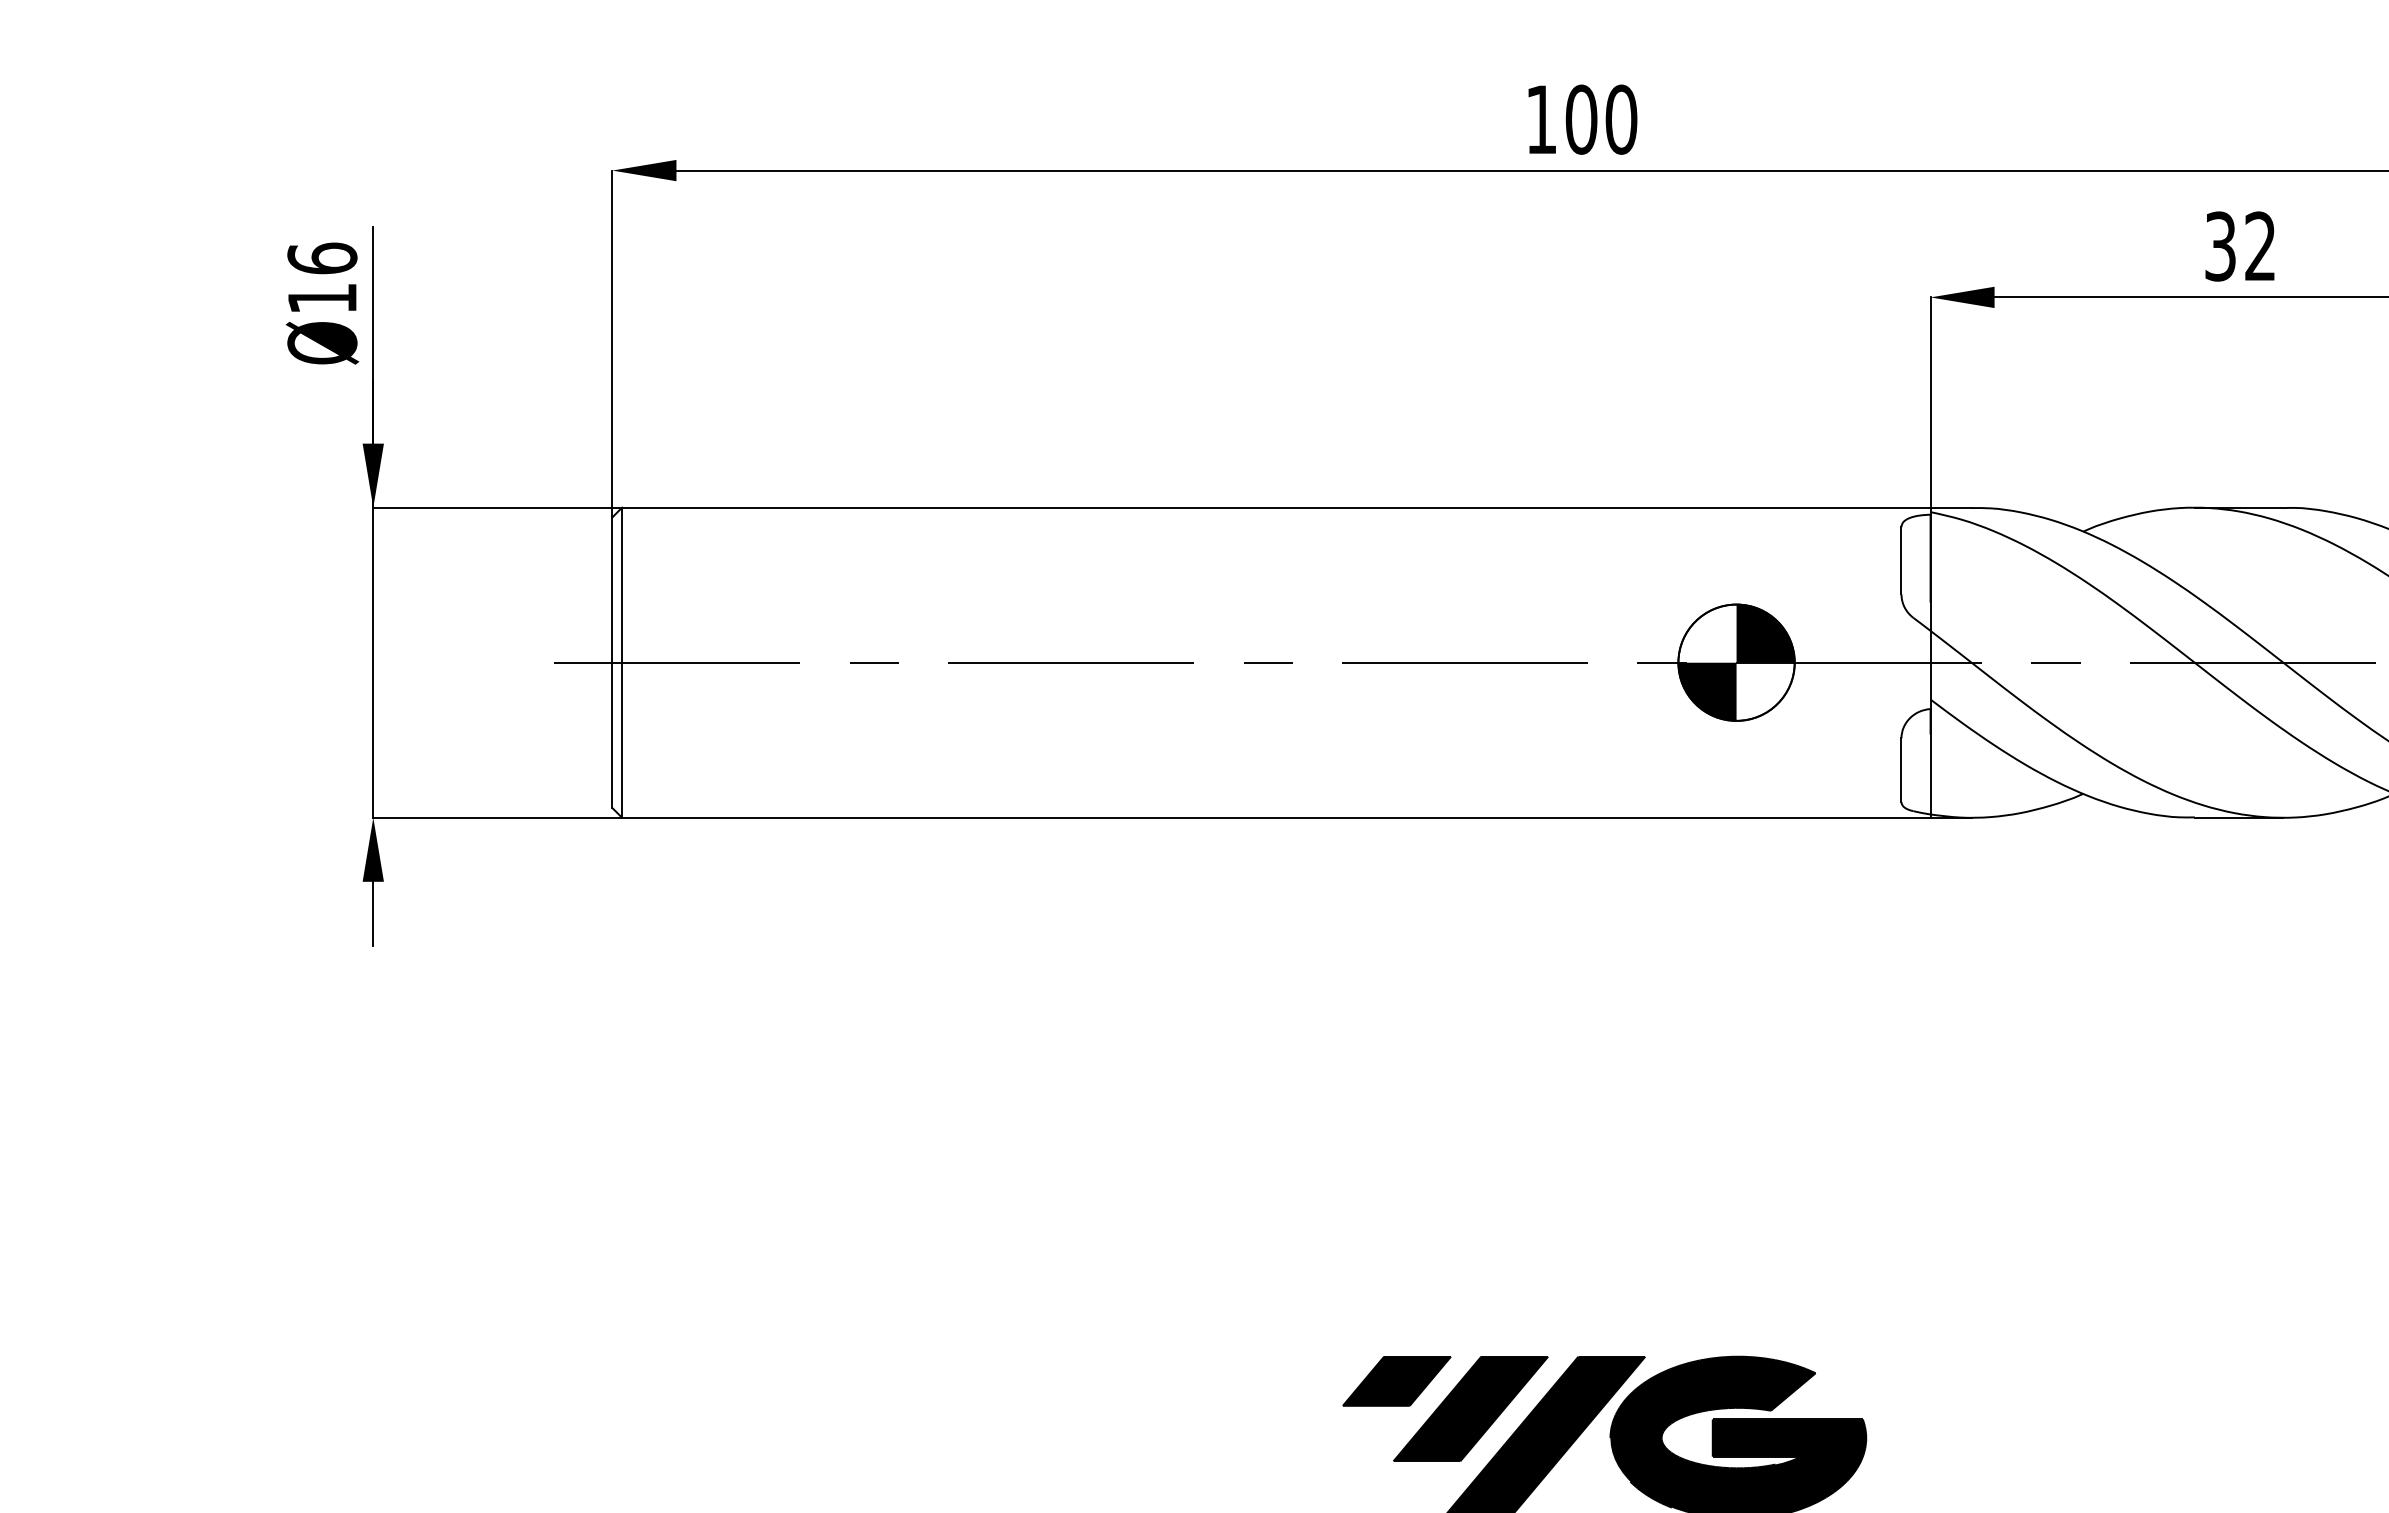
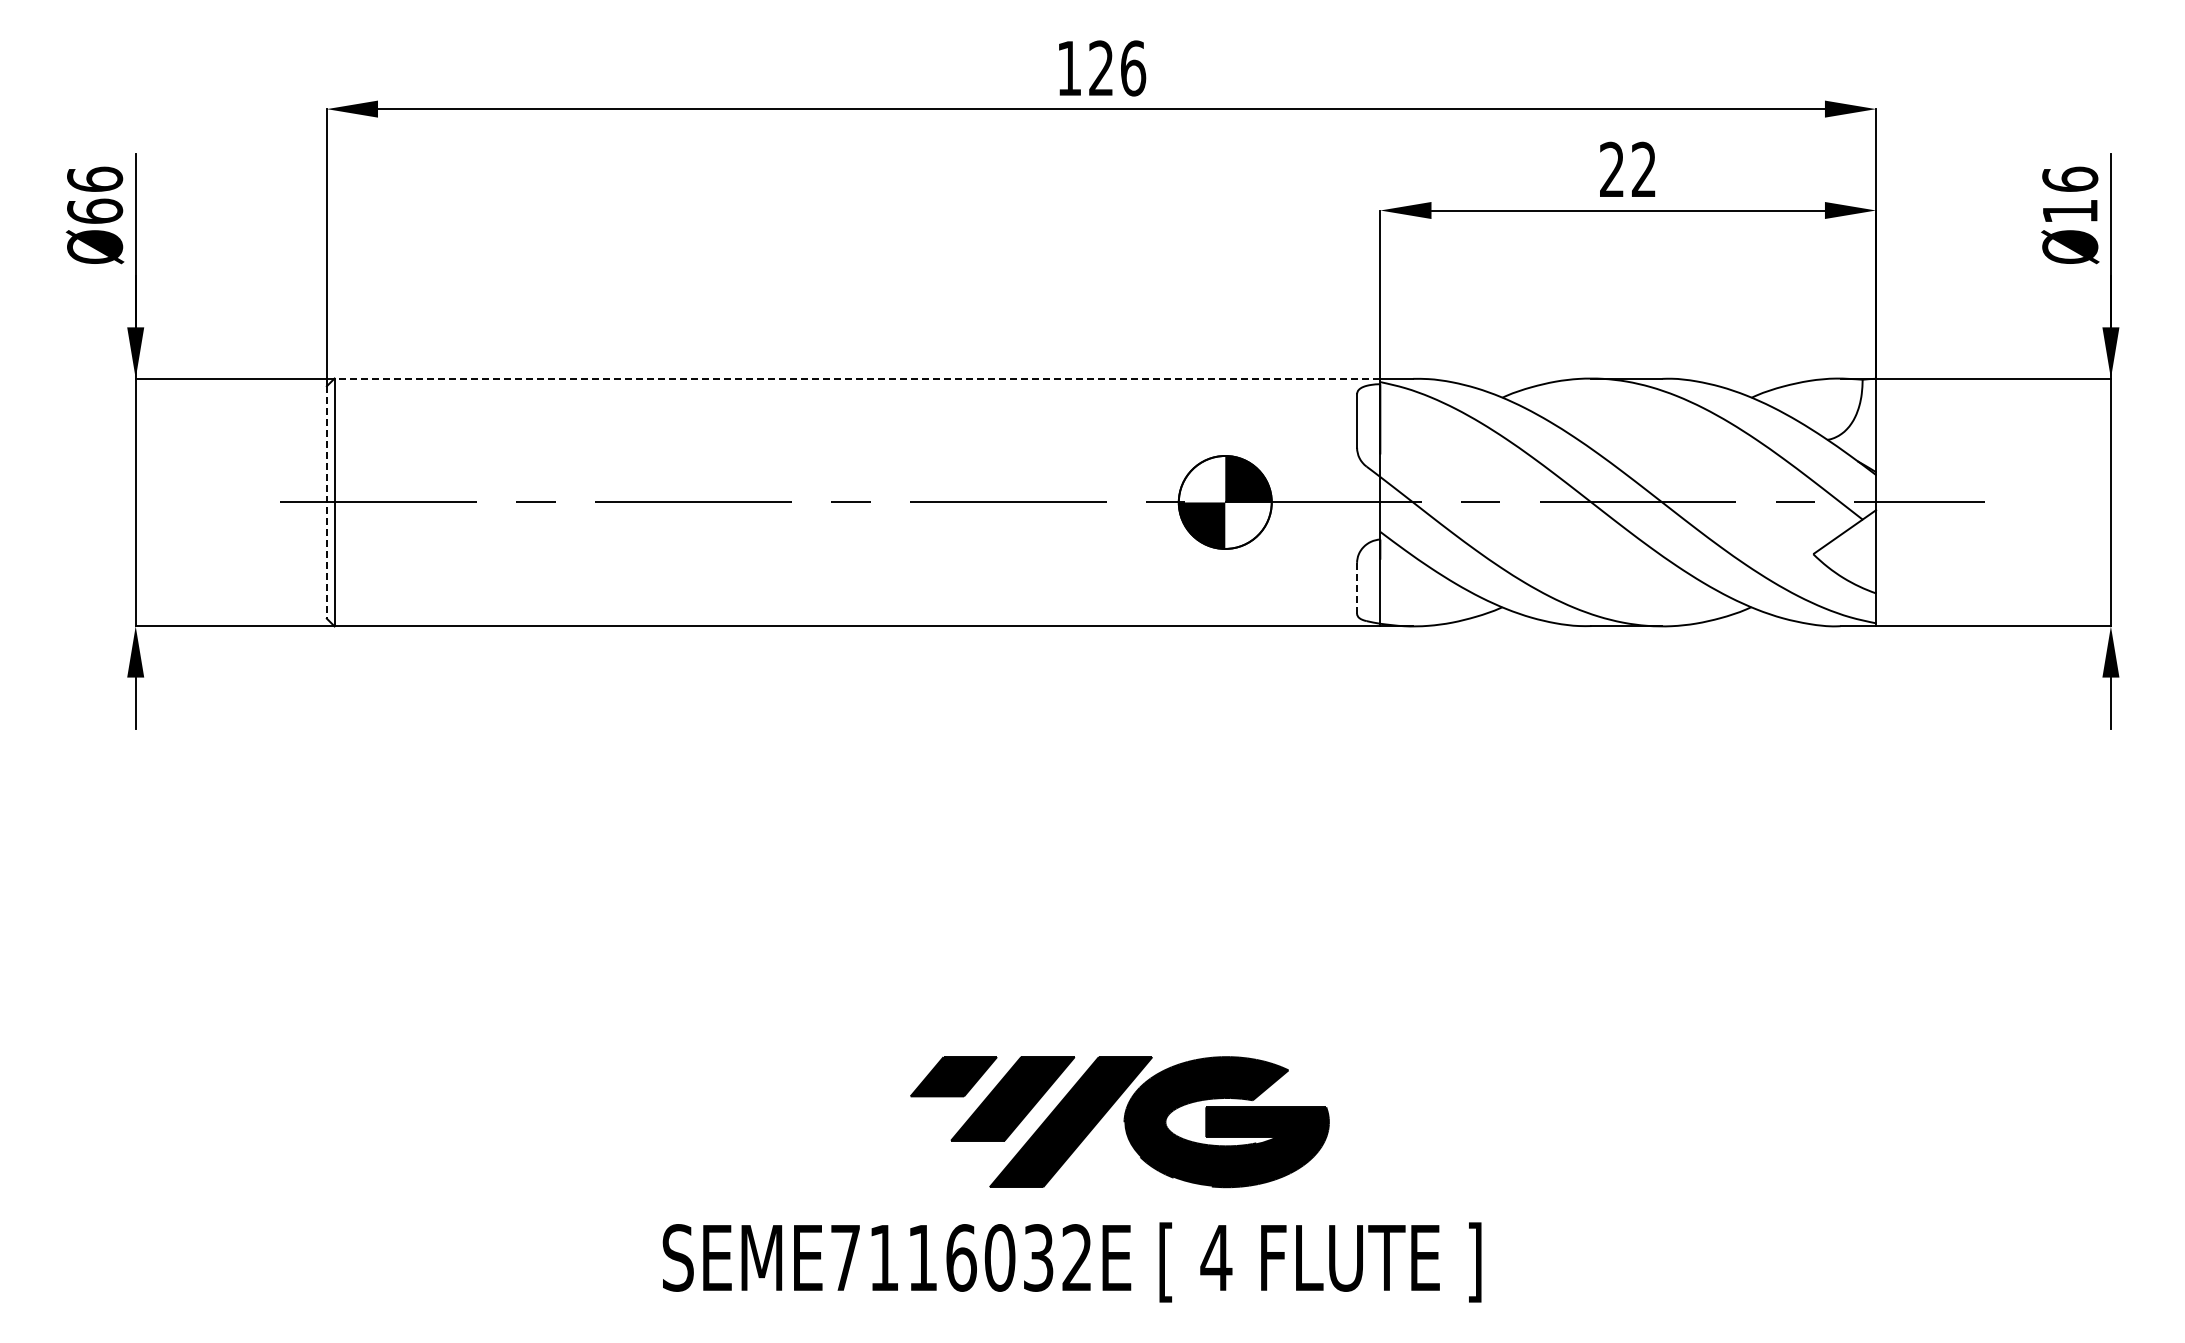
text: (1601, 119) -> (1117, 68), 100 -> 126
text: (2221, 246) -> (1612, 169), 32 -> 22
text: (322, 297) -> (95, 210), Ø16 -> Ø66
line: (1276, 507) -> (857, 378), solid -> dashed
line: (612, 662) -> (326, 502), solid -> dashed
line: (1901, 770) -> (1357, 588), solid -> dashed

